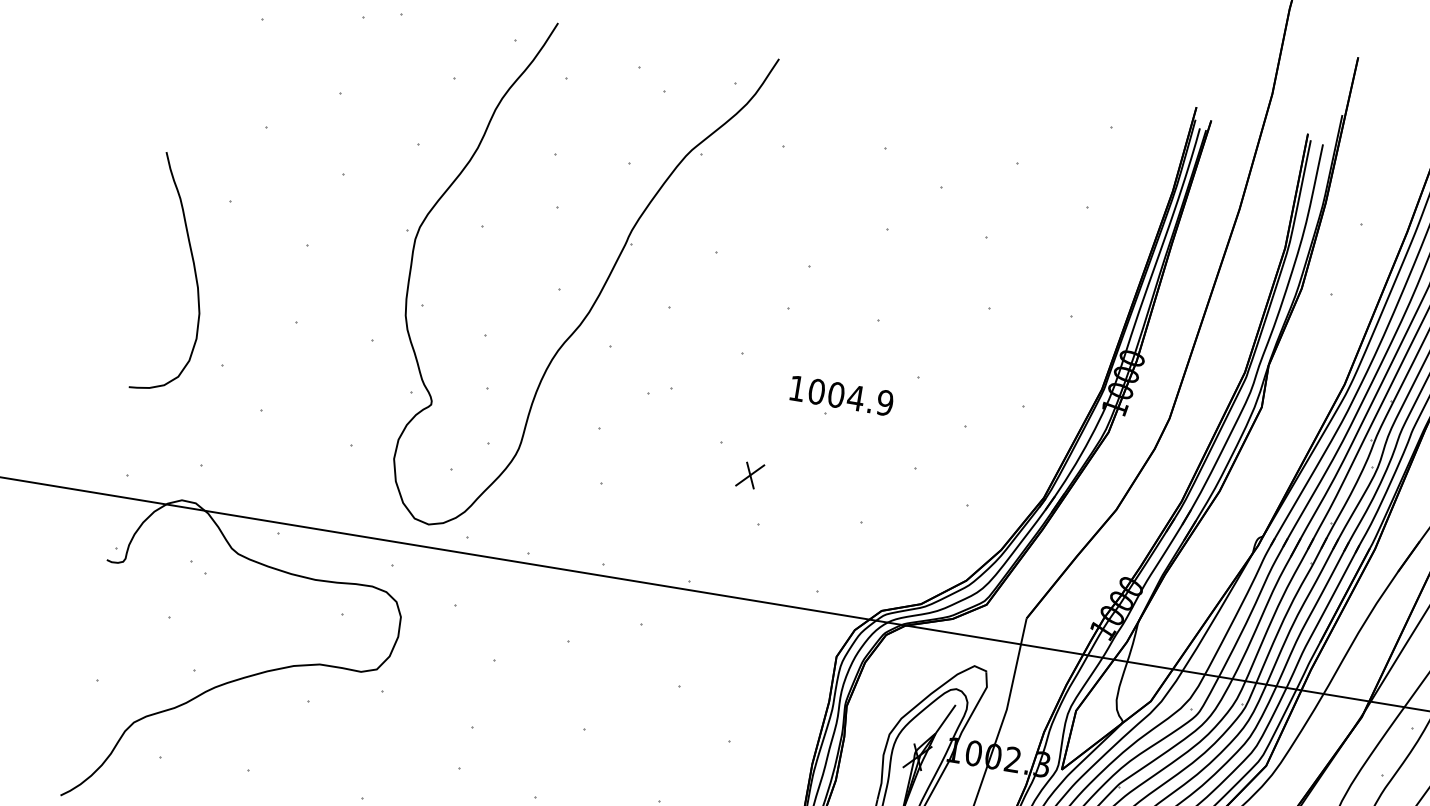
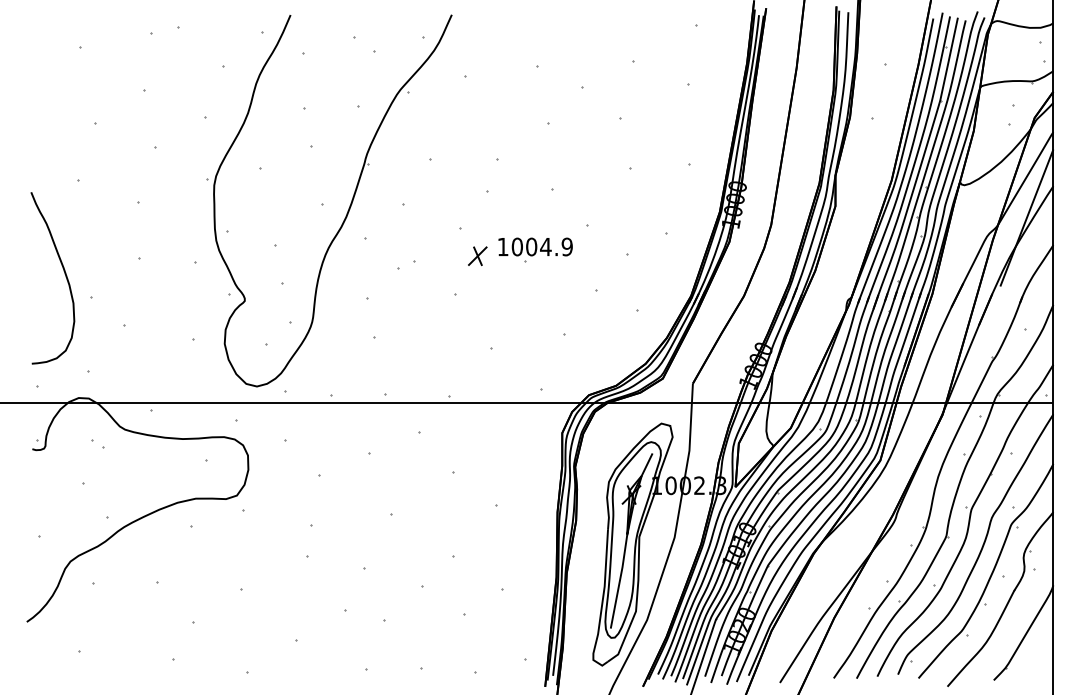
curve: (193, 272) -> (64, 274), moved
part: (749, 474) -> (477, 255), moved

